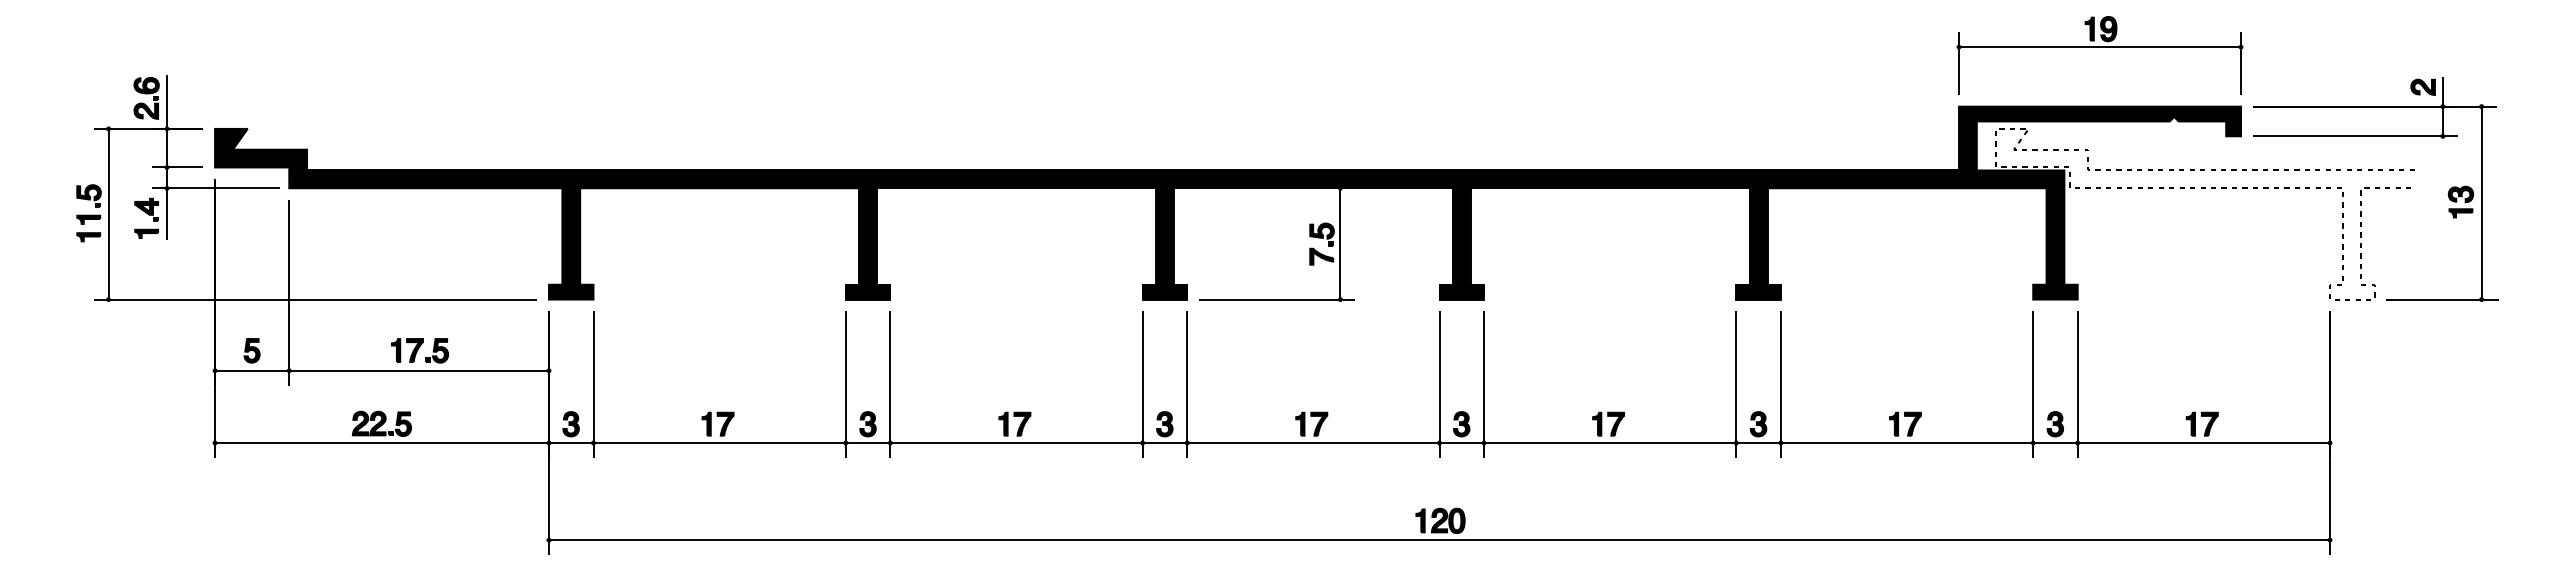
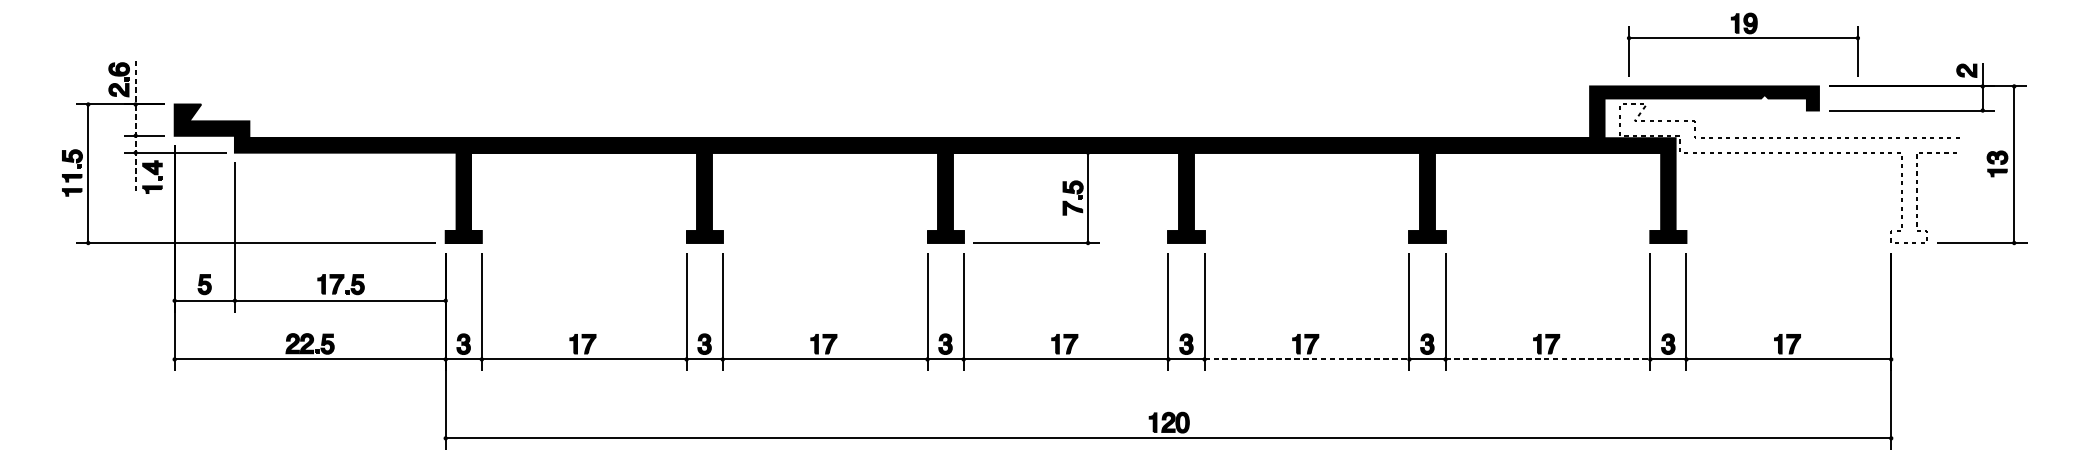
part: (2099, 47) -> (1743, 38), moved
line: (167, 157) -> (136, 127), solid -> dashed
part: (146, 217) -> (152, 176), moved
line: (1610, 443) -> (1307, 359), solid -> dashed
line: (1907, 443) -> (1548, 359), solid -> dashed

